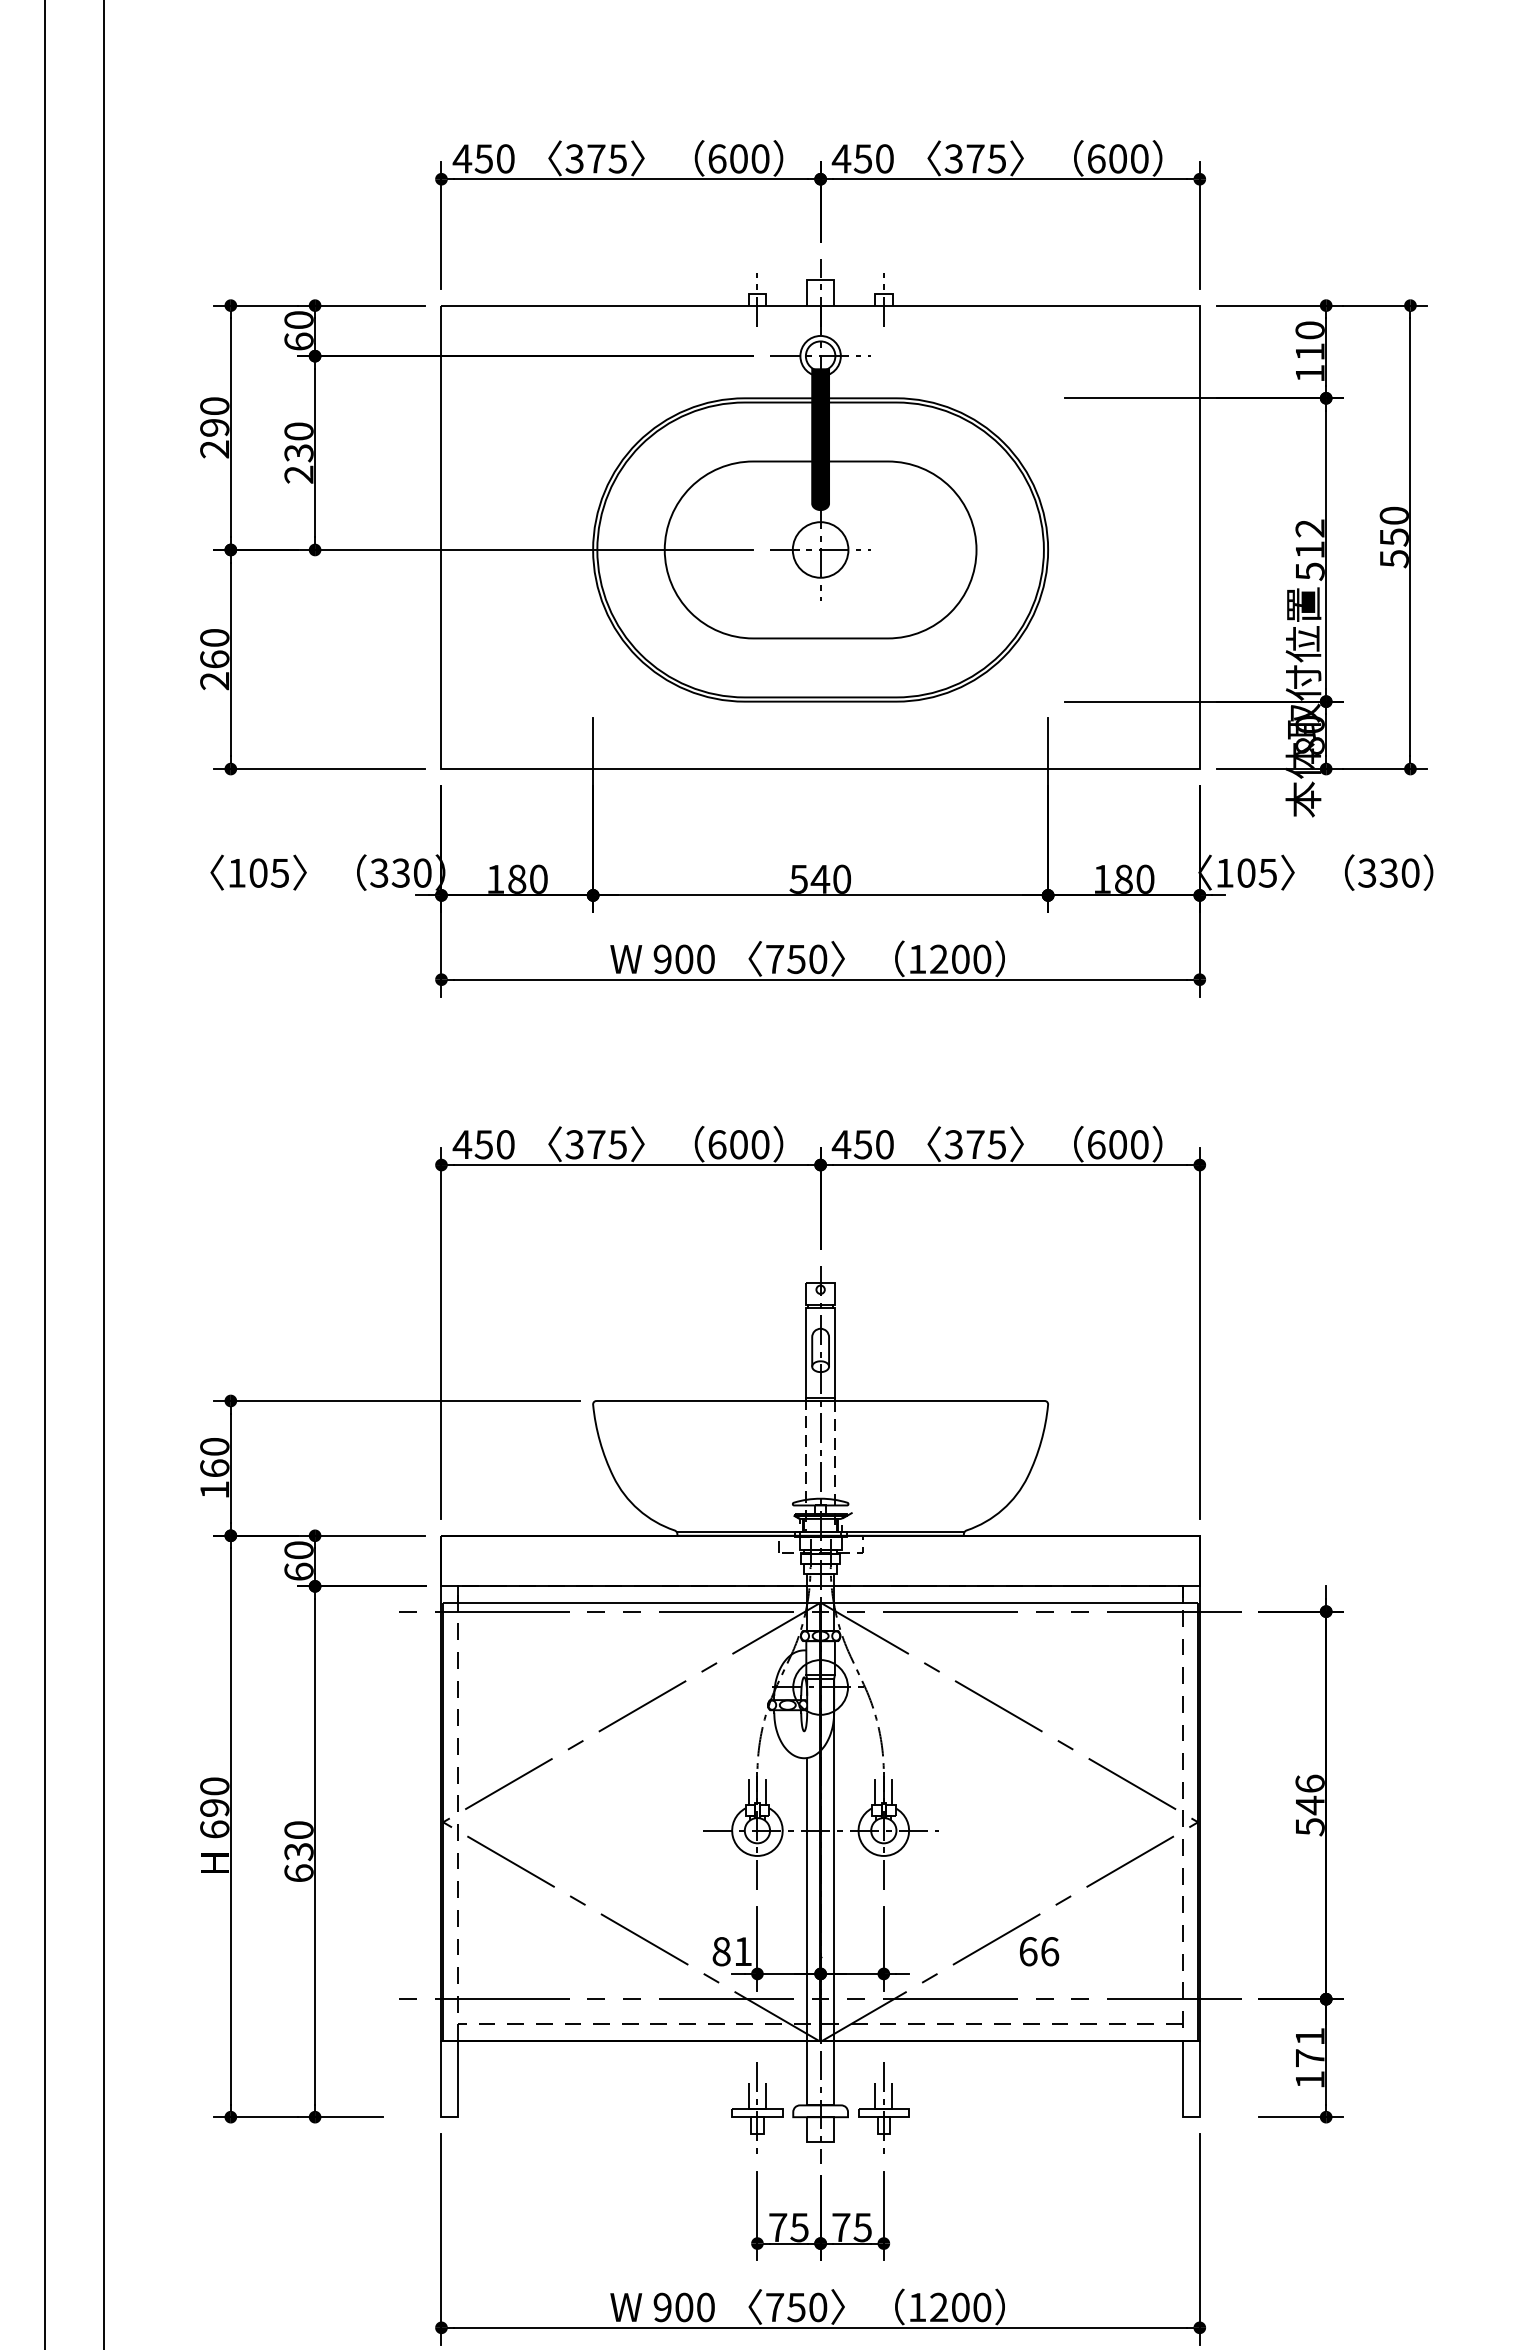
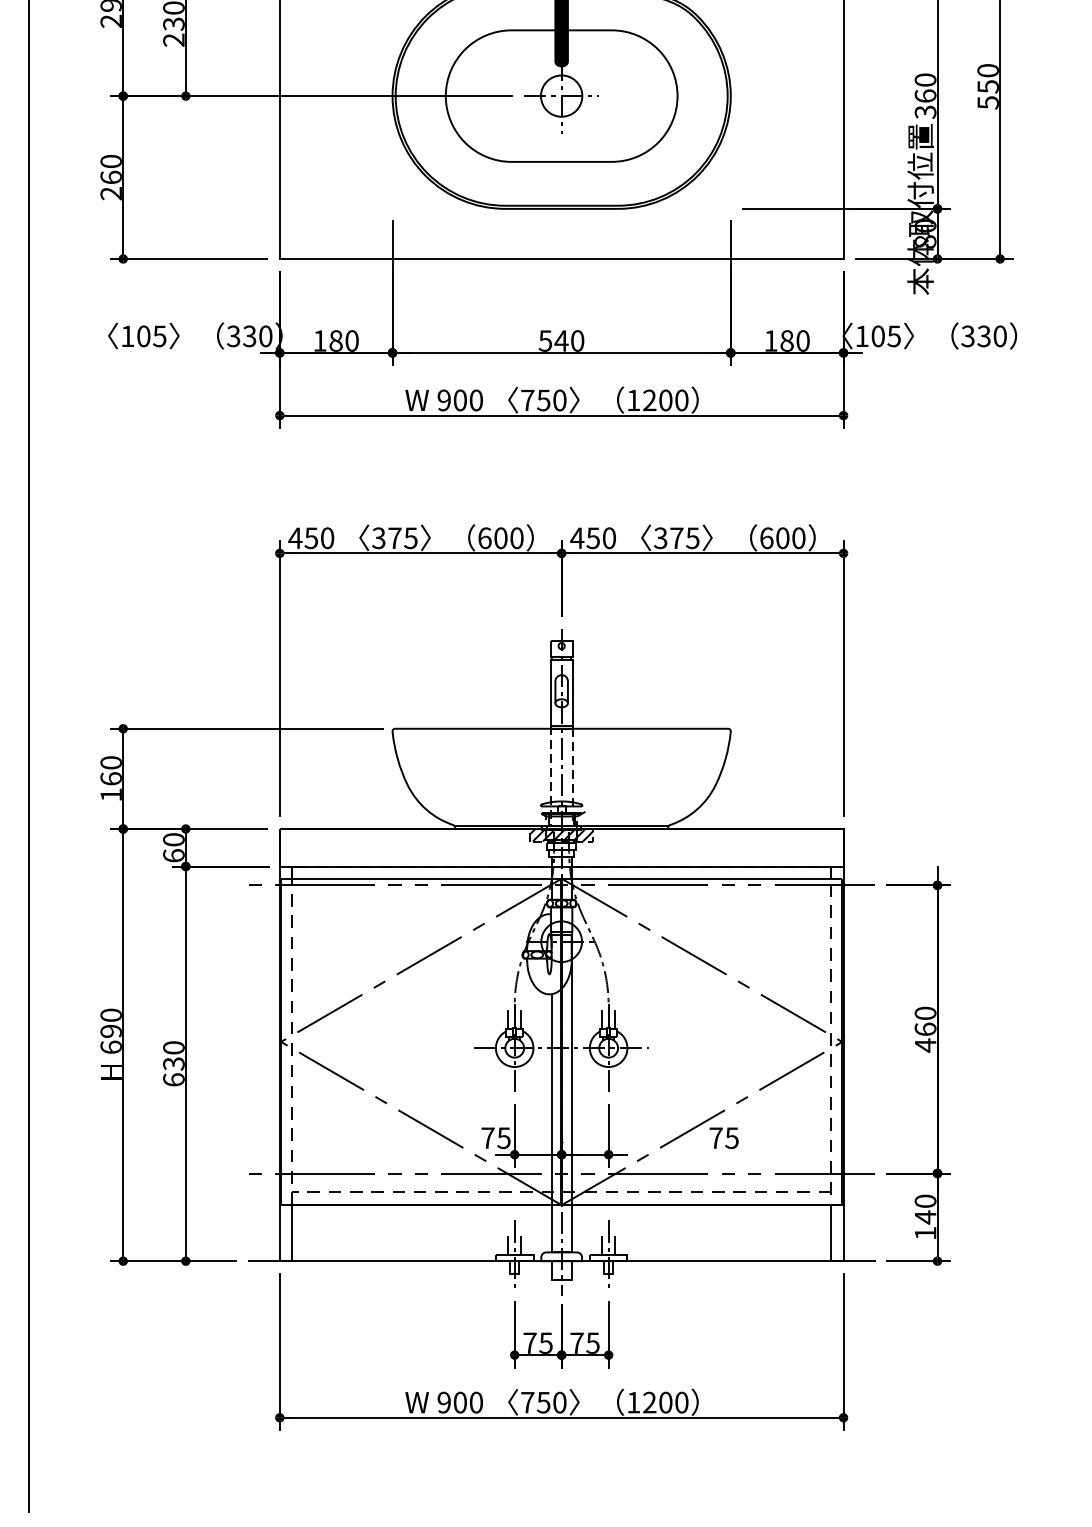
text: (1309, 549) -> (925, 95), 512 -> 360
hatch: (820, 1543) -> (561, 834), added
text: (1309, 1805) -> (925, 1029), 546 -> 460
text: (731, 1951) -> (495, 1138), 81 -> 75
text: (1039, 1951) -> (724, 1138), 66 -> 75
text: (1309, 2047) -> (925, 1209), 171 -> 140
line: (820, 2117) -> (561, 1261), added

